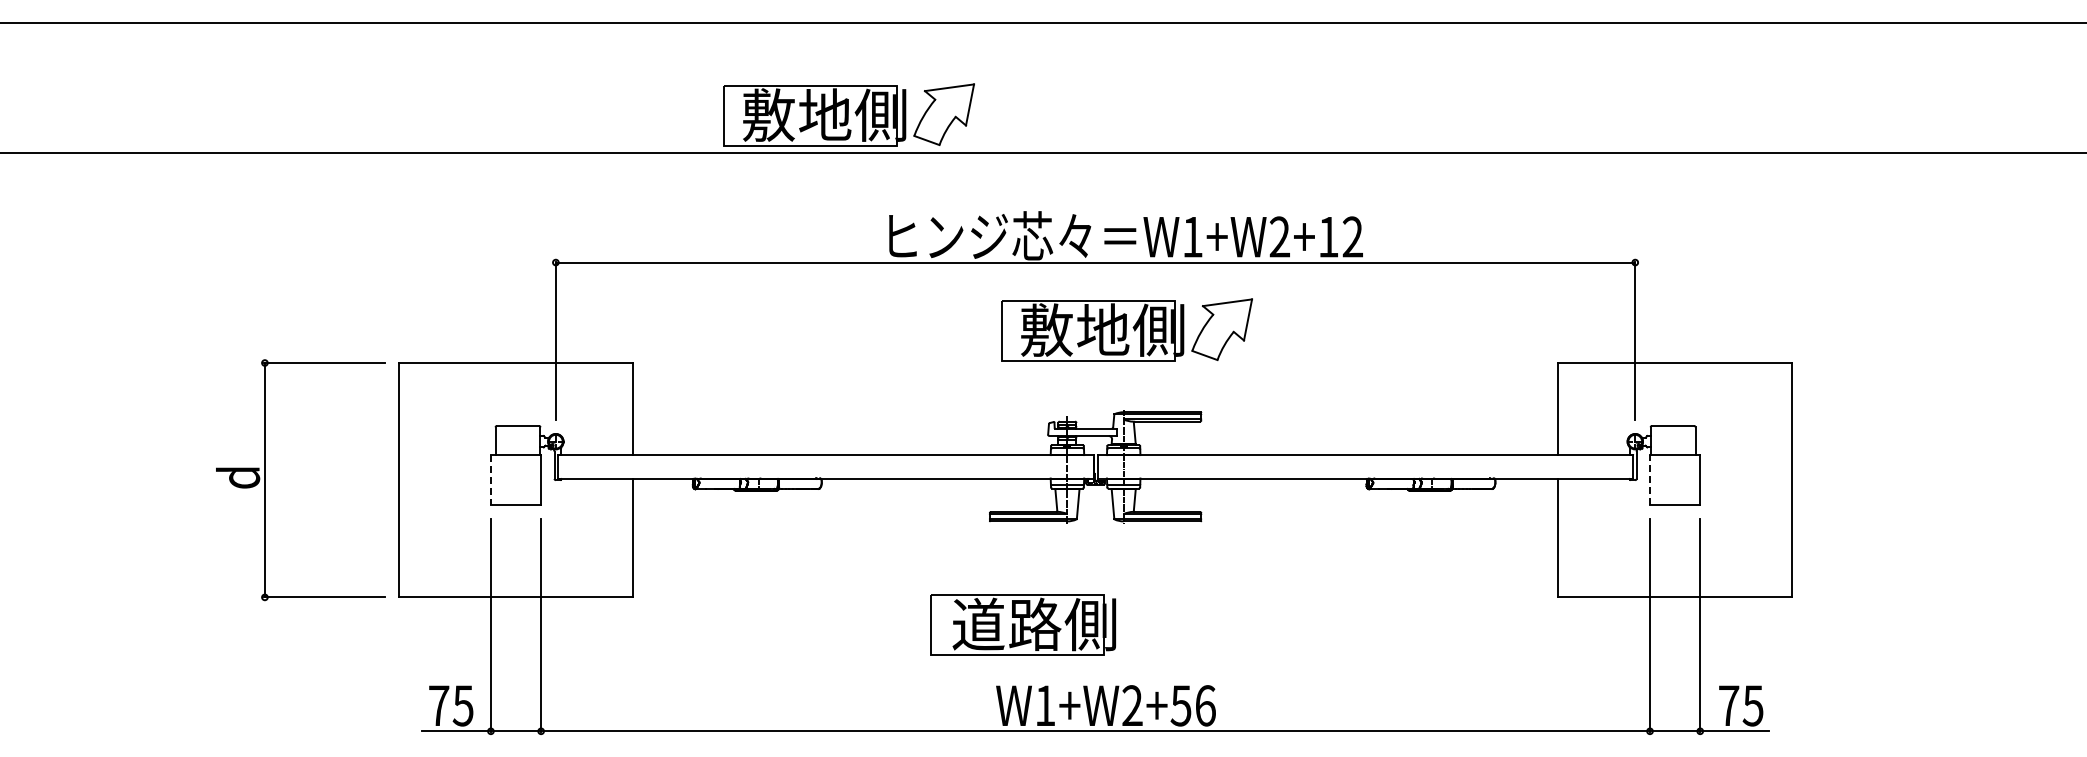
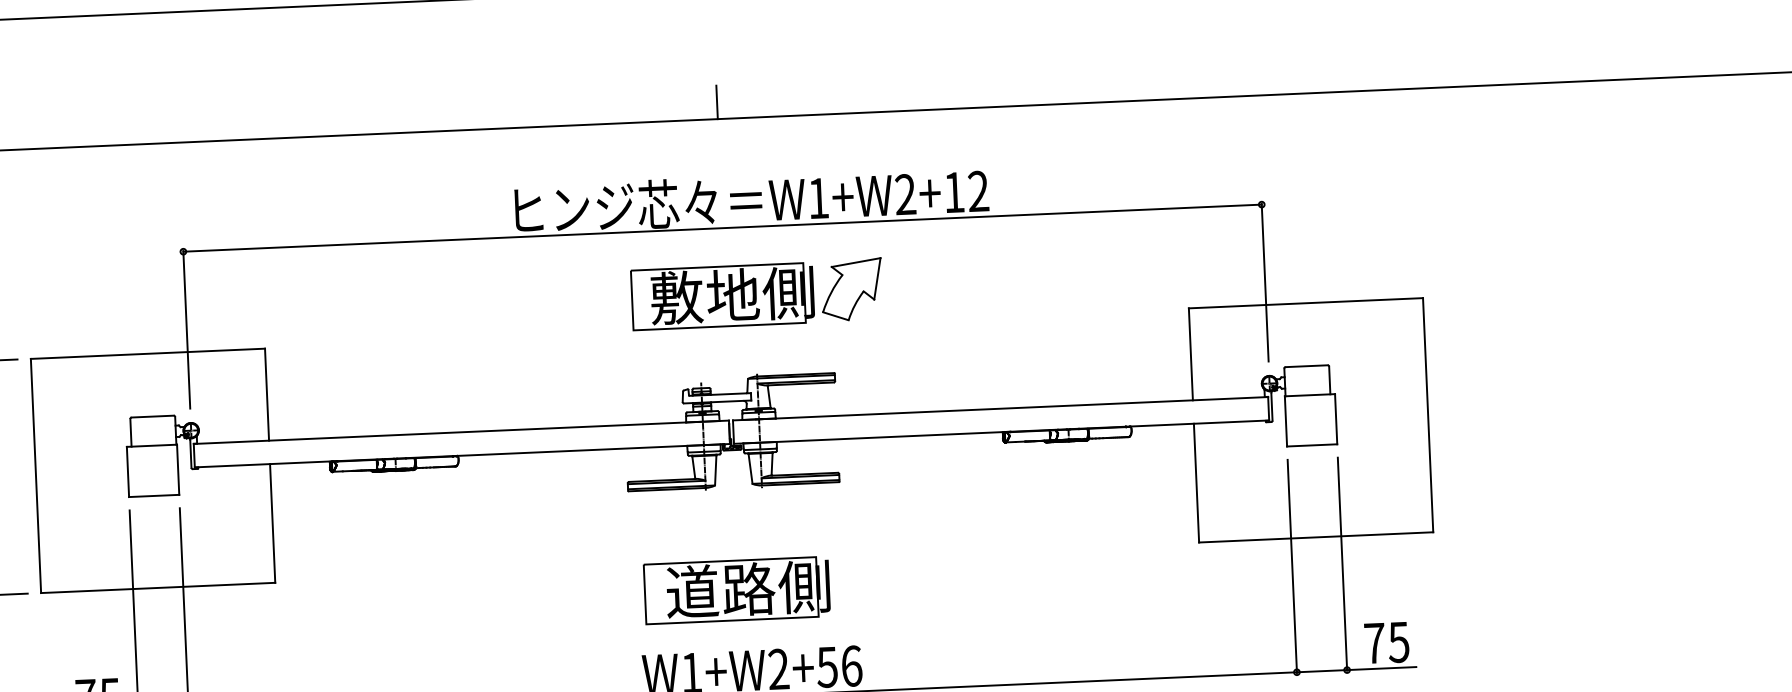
part: (848, 114) -> (469, 91), removed
line: (1095, 136) -> (717, 102), added
line: (1650, 479) -> (1286, 420), dashed -> solid
line: (490, 480) -> (127, 472), dashed -> solid
part: (1022, 624) -> (736, 589), moved

